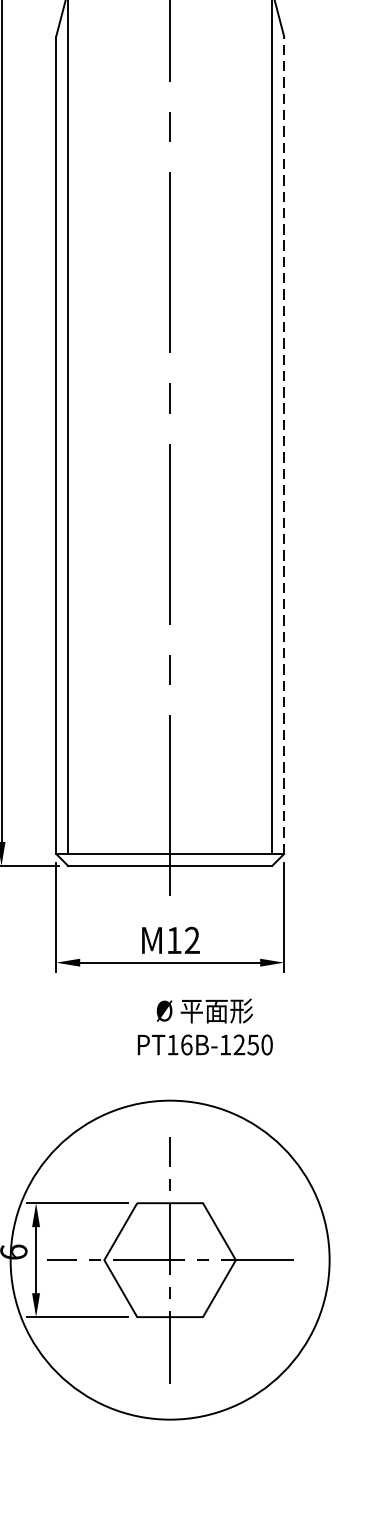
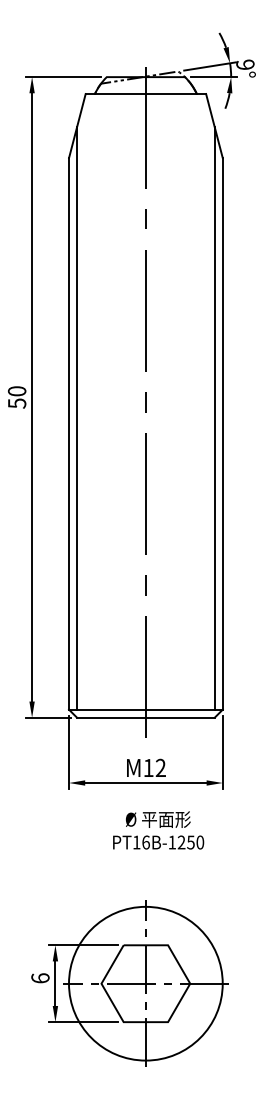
line: (283, 444) -> (222, 433), dashed -> solid
text: (205, 1027) -> (158, 830), moved
circle: (169, 1259) -> (145, 983), size x0.71

